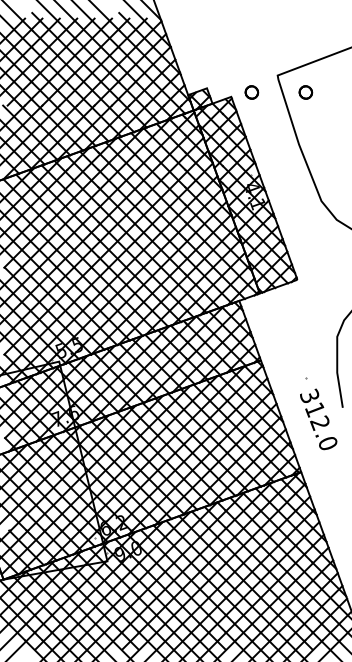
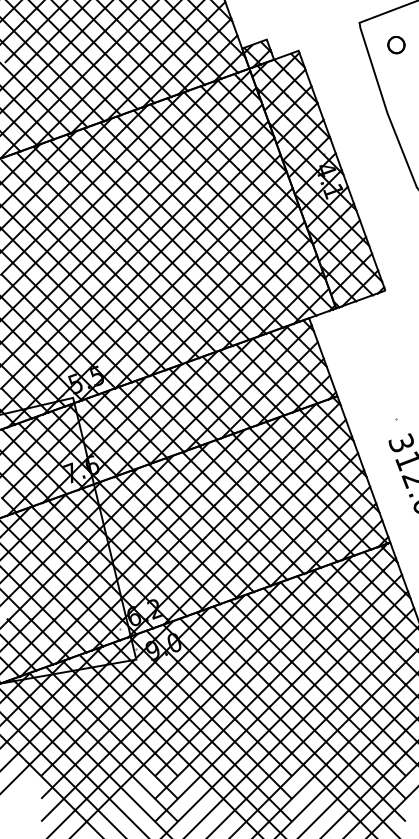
part: (251, 92) -> (325, 45), removed

